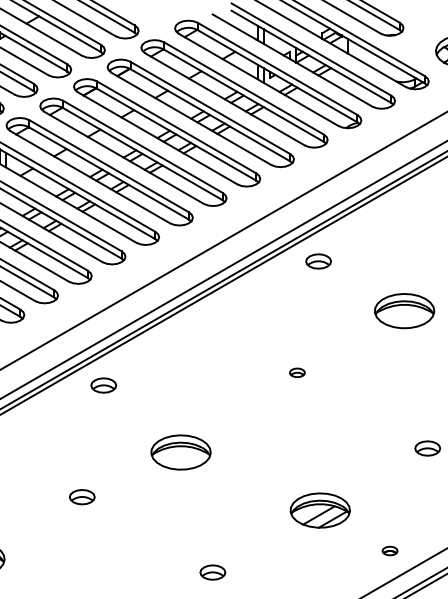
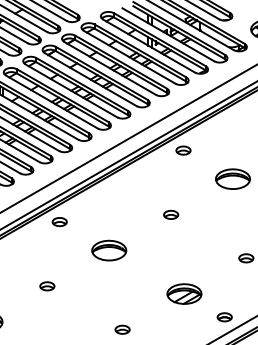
part: (297, 372) -> (171, 214), size x1.67
part: (181, 452) -> (109, 250), moved
part: (389, 551) -> (224, 317), size x1.67

